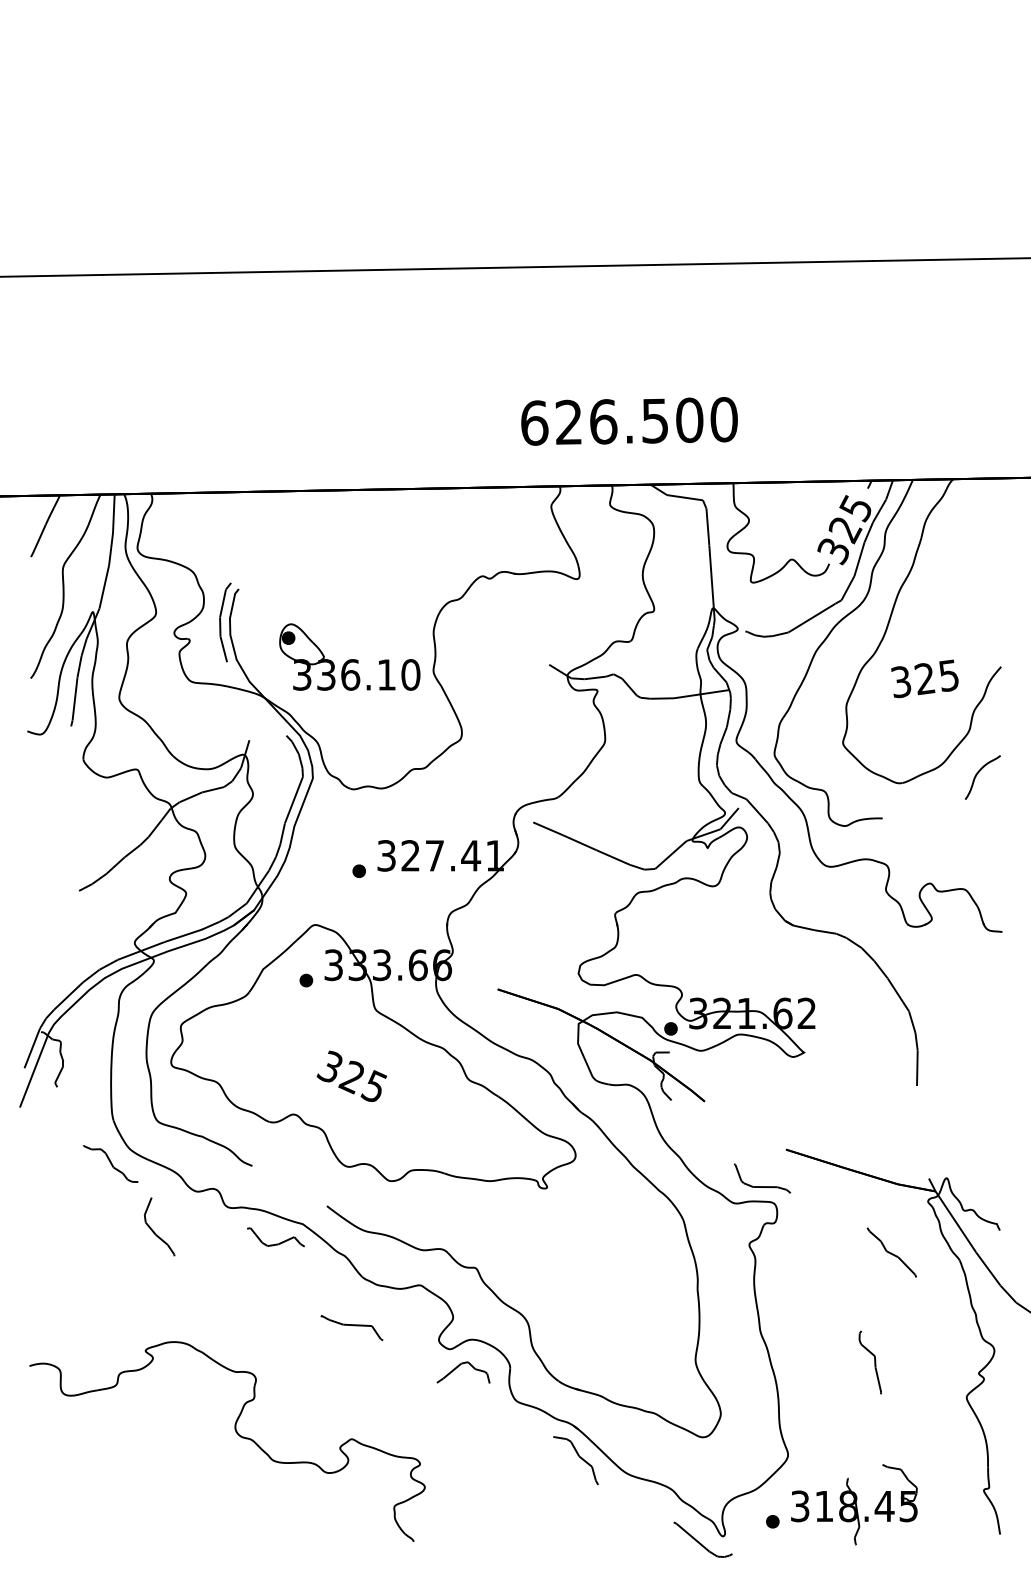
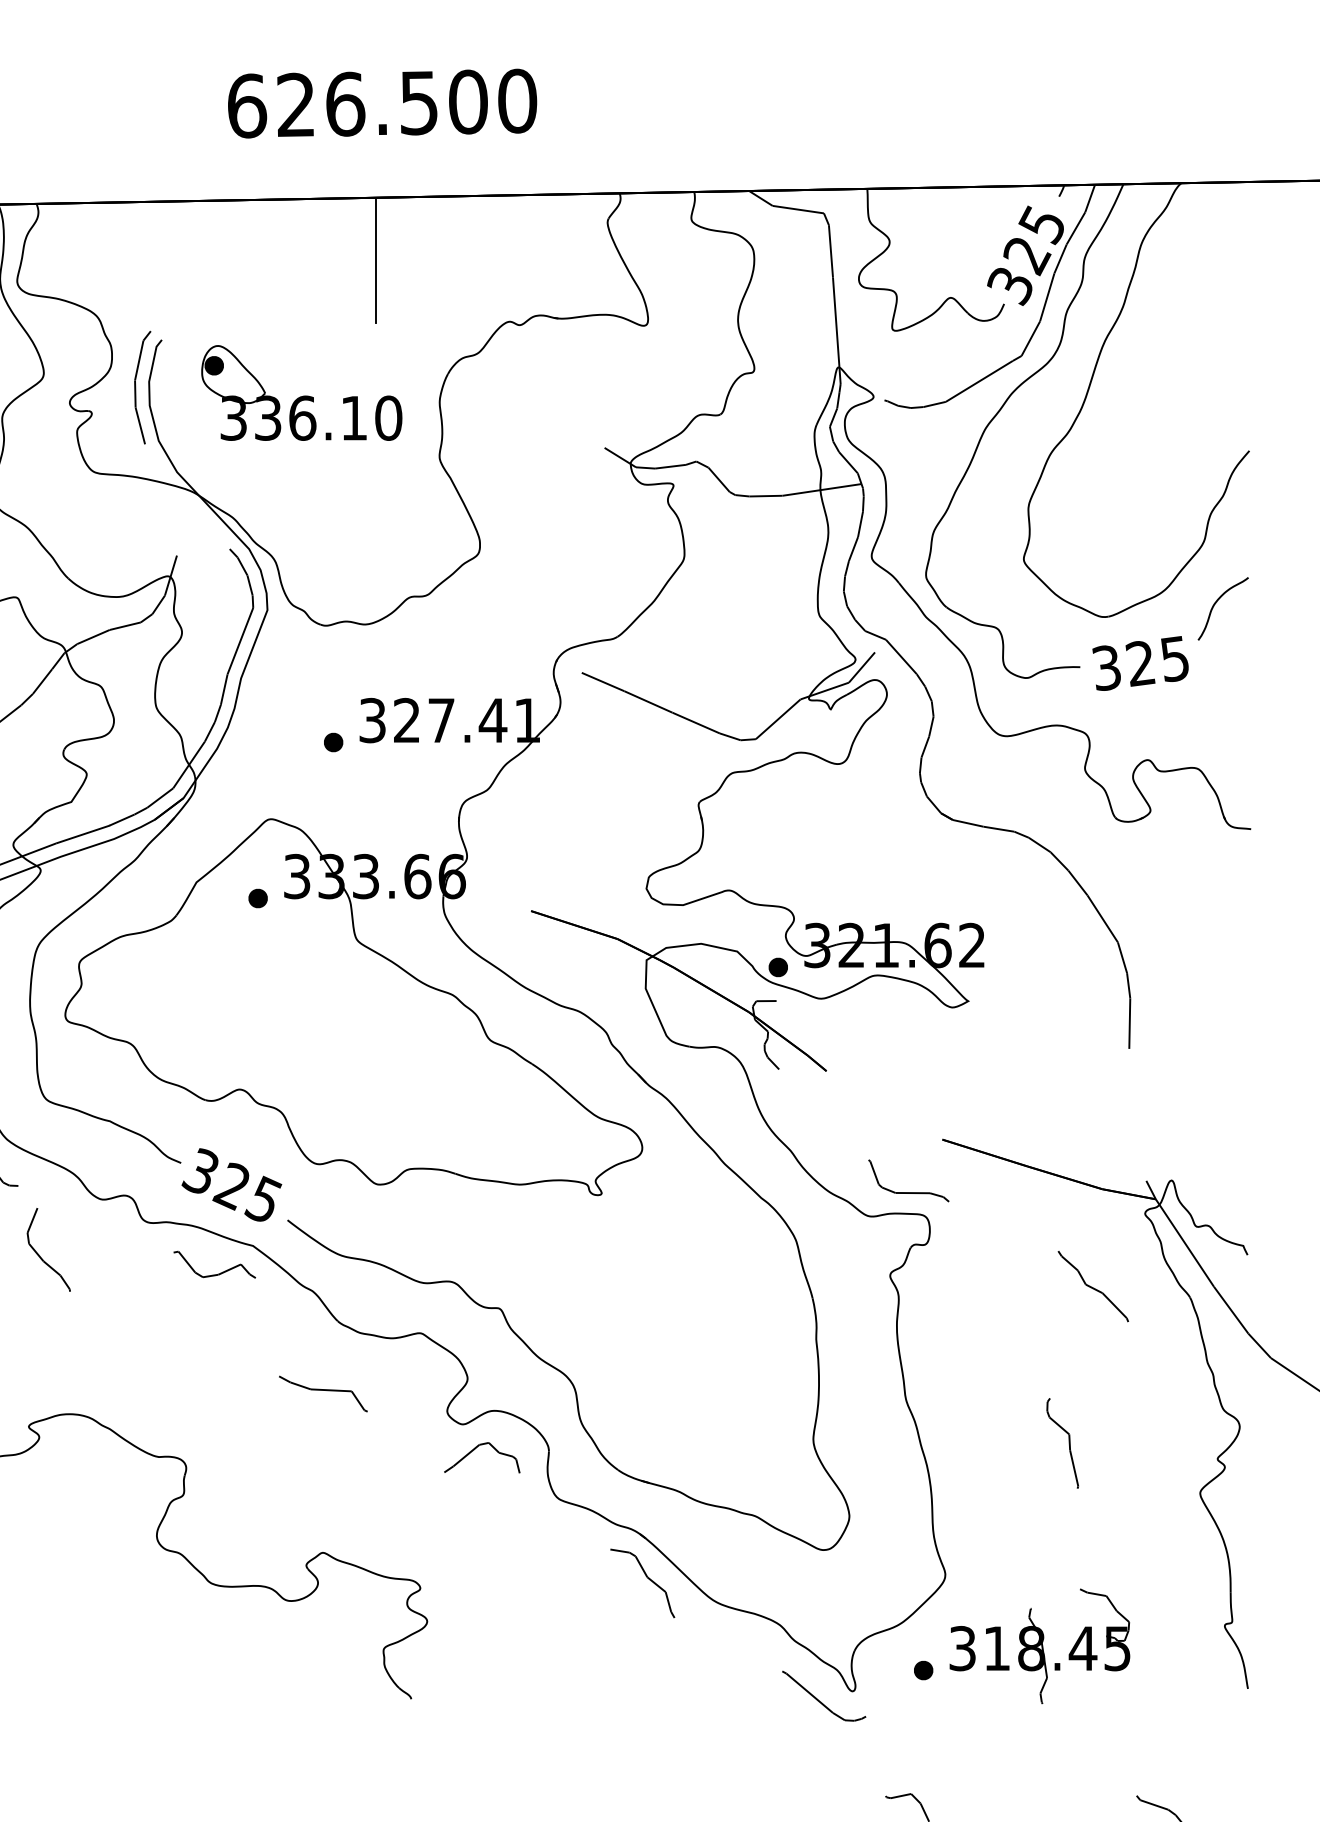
text: (629, 421) -> (382, 103), moved
line: (388, 533) -> (375, 260), added
part: (349, 656) -> (301, 391), moved
text: (924, 678) -> (1139, 662), moved
text: (351, 1075) -> (231, 1183), moved

